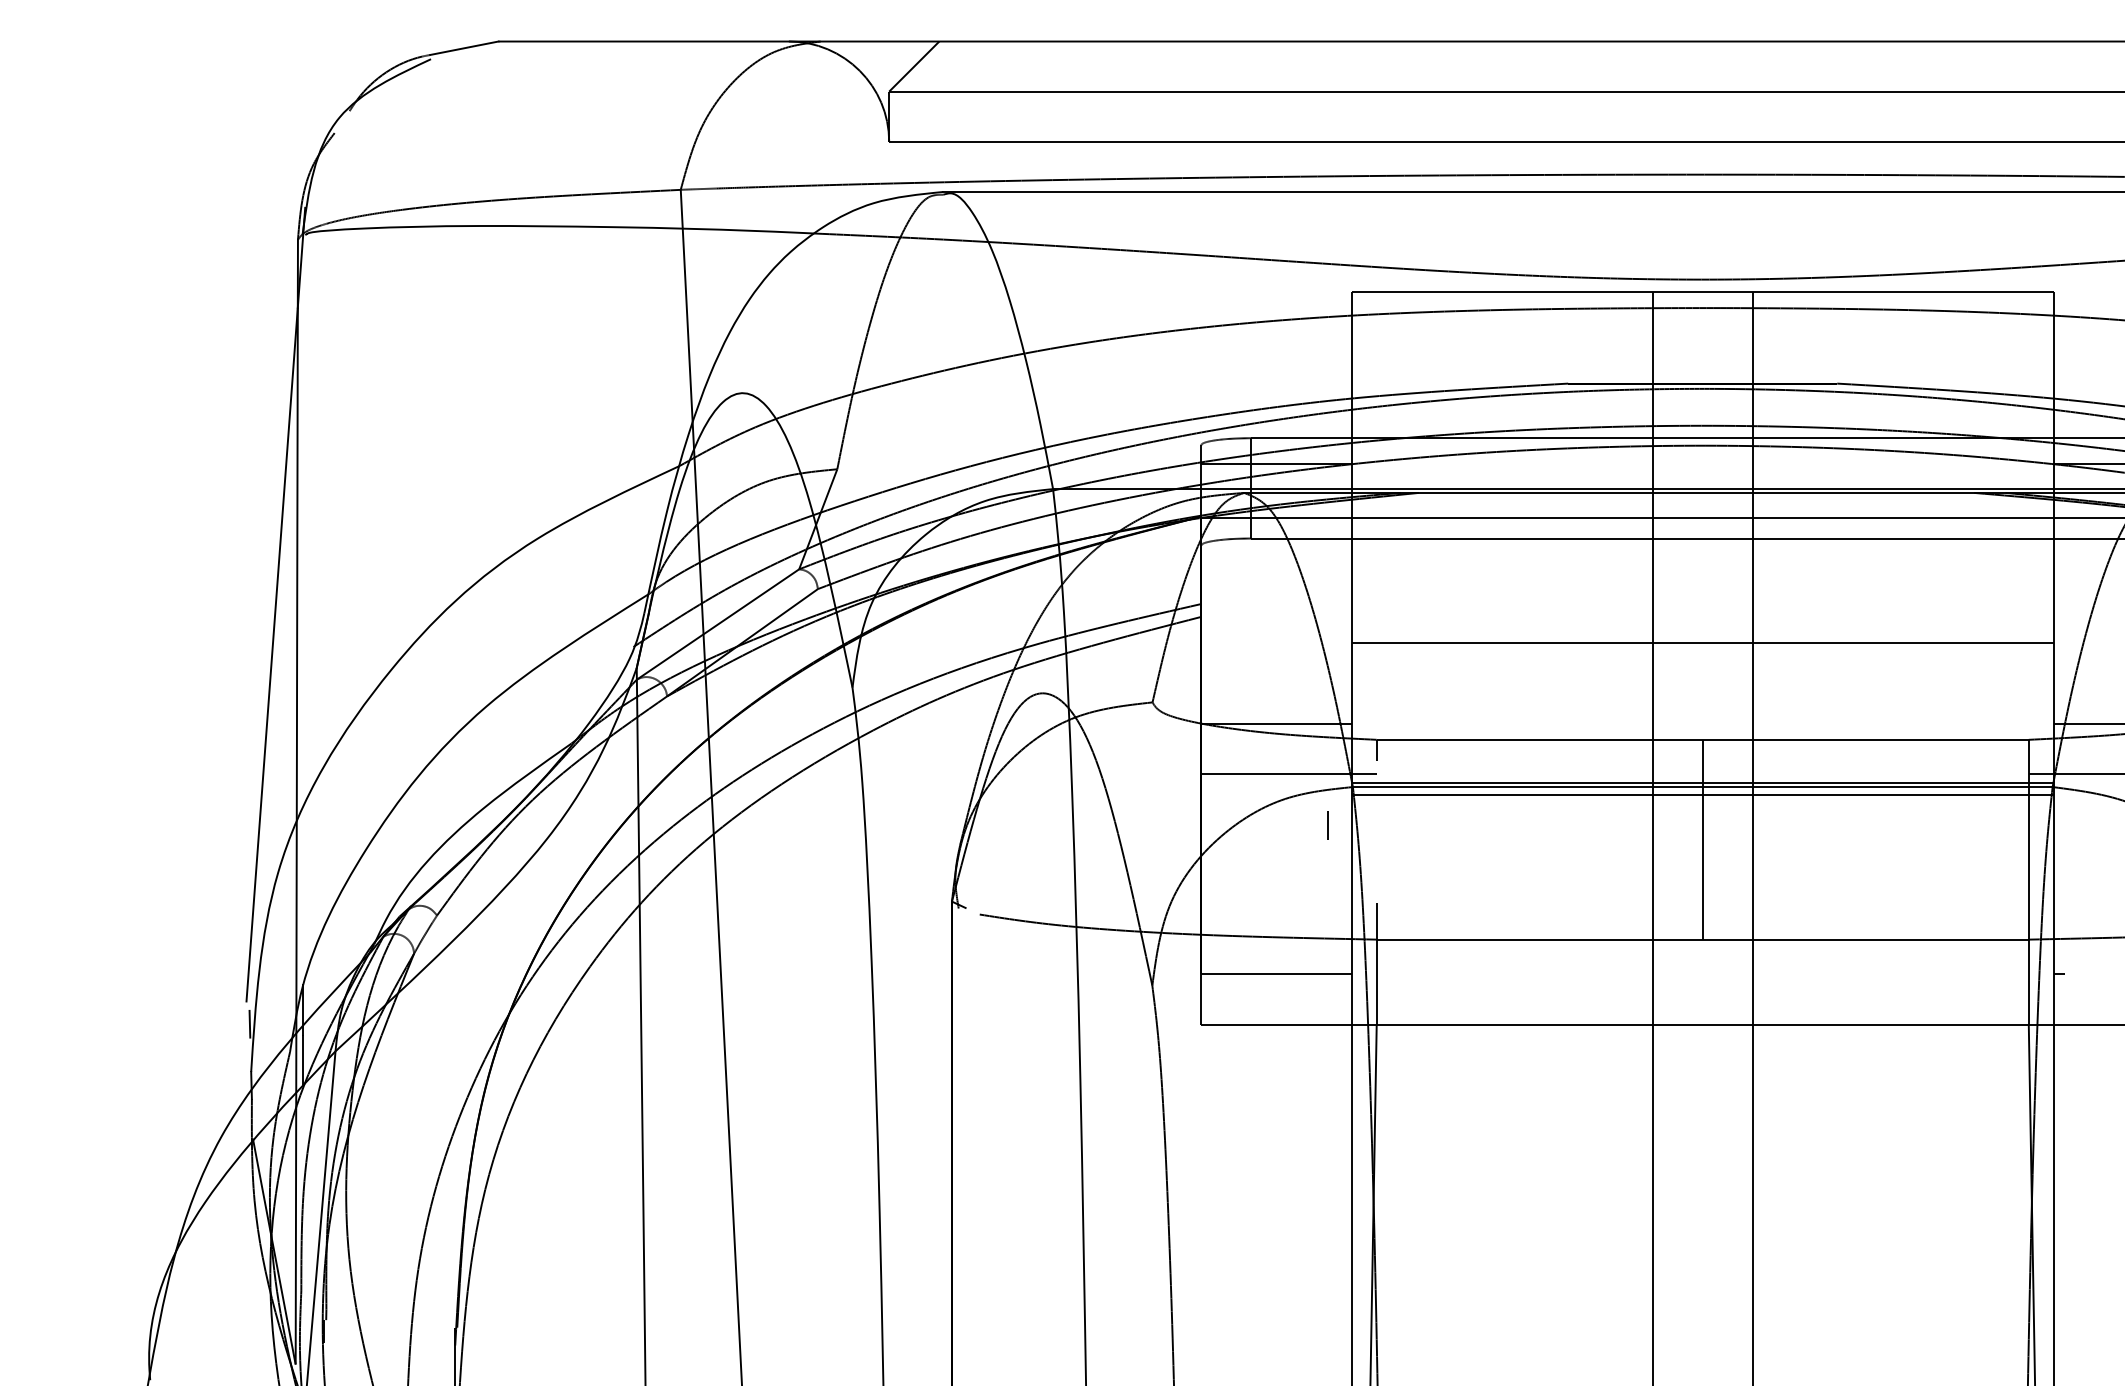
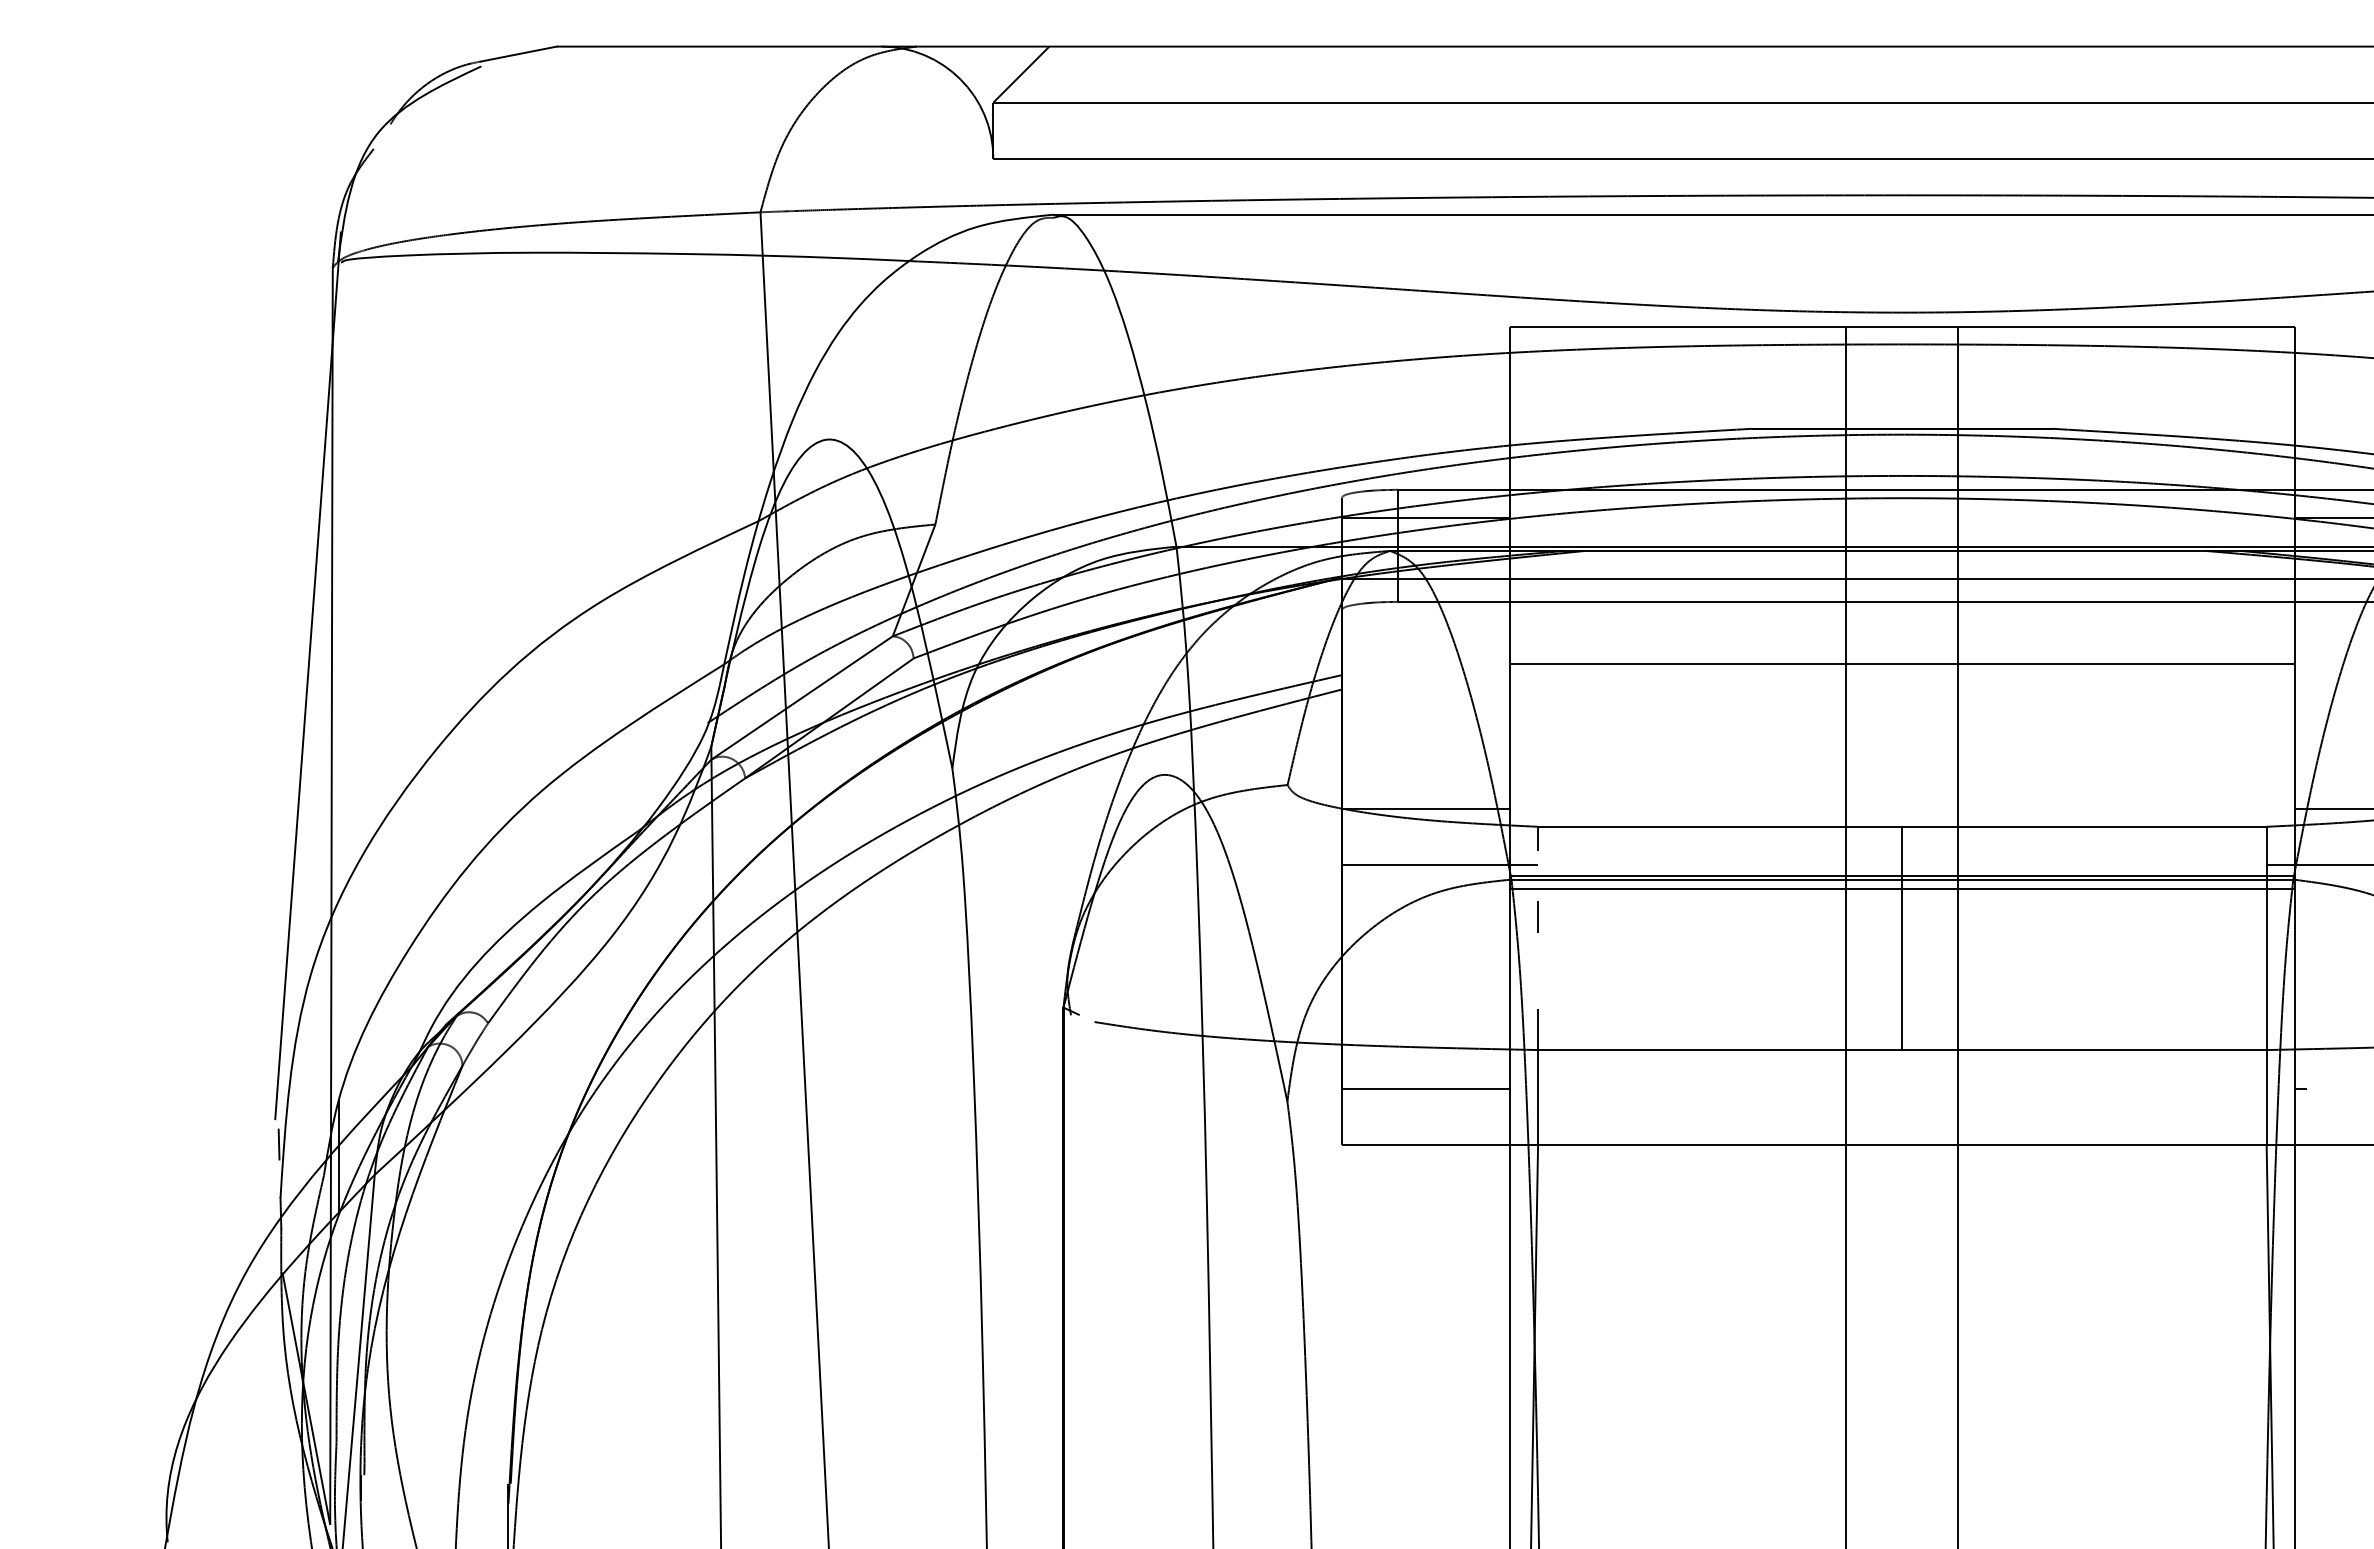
line: (1702, 642) -> (1902, 664), moved
line: (1327, 825) -> (1537, 916), moved

